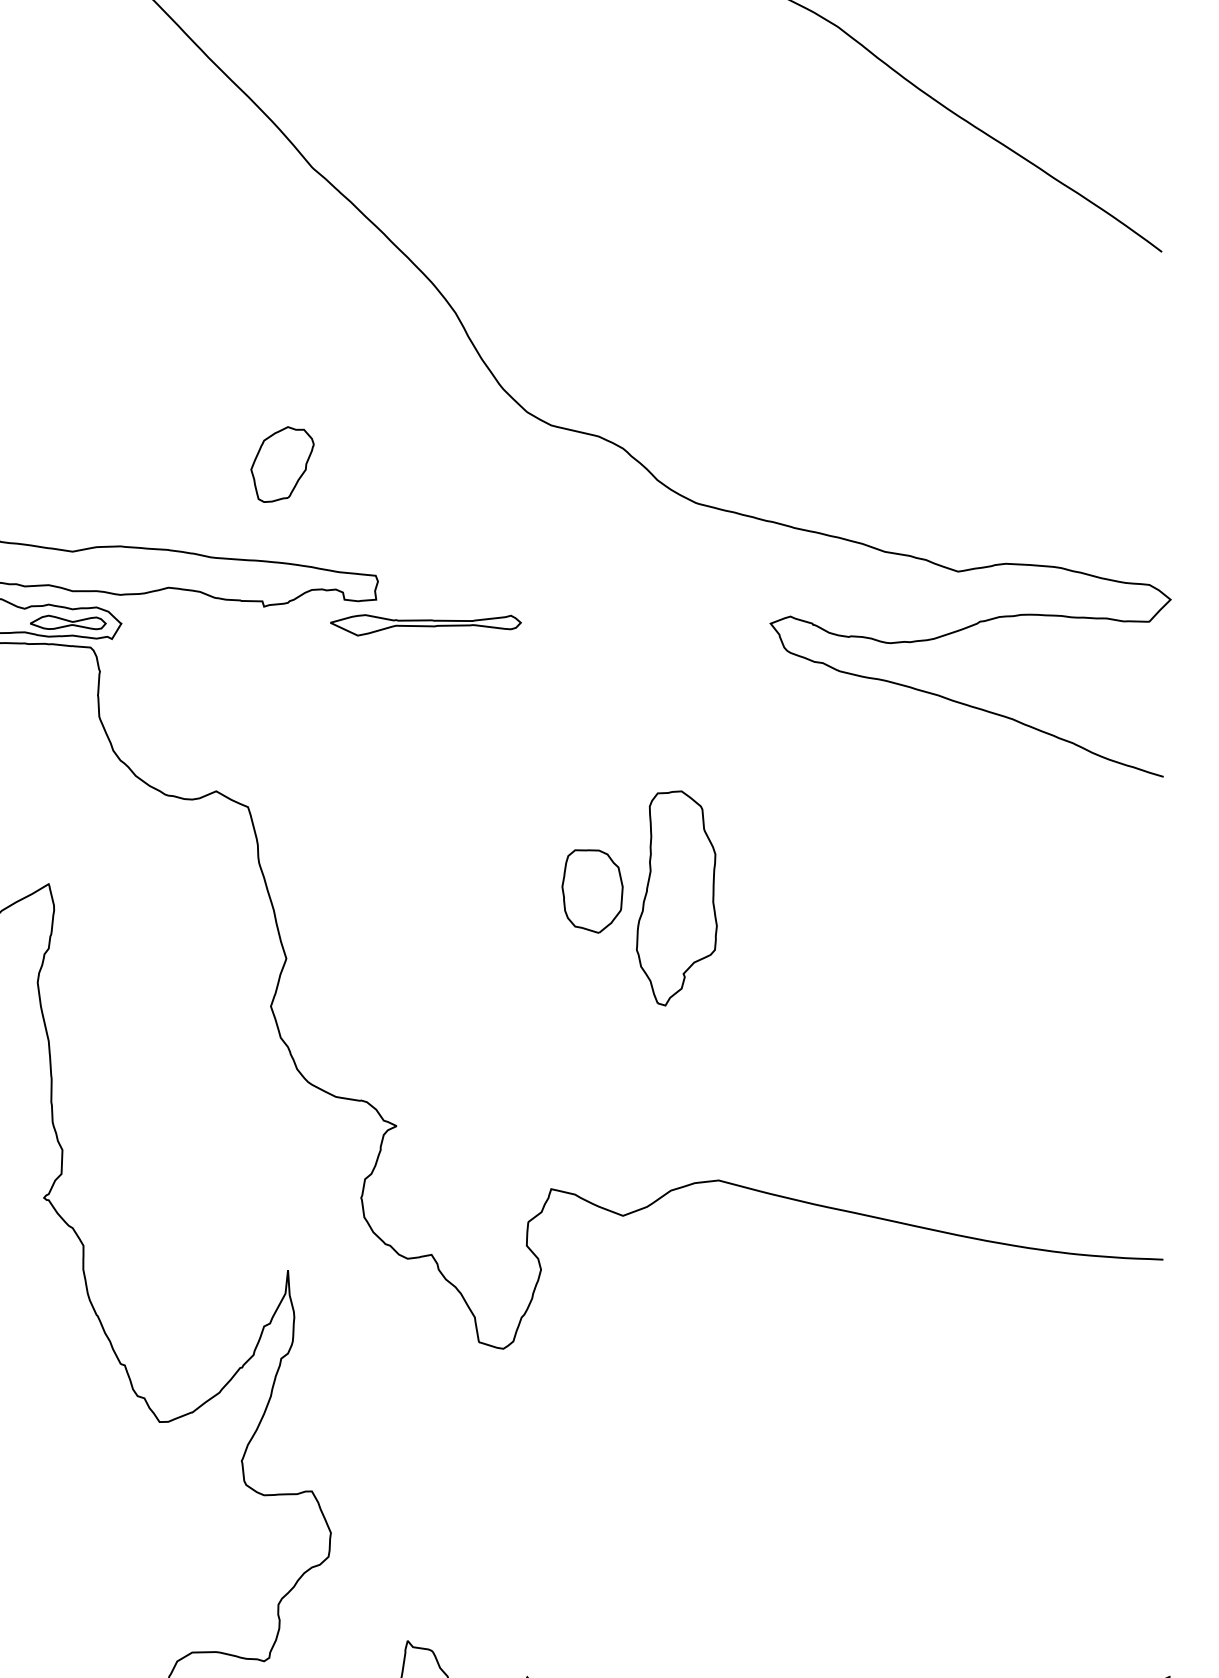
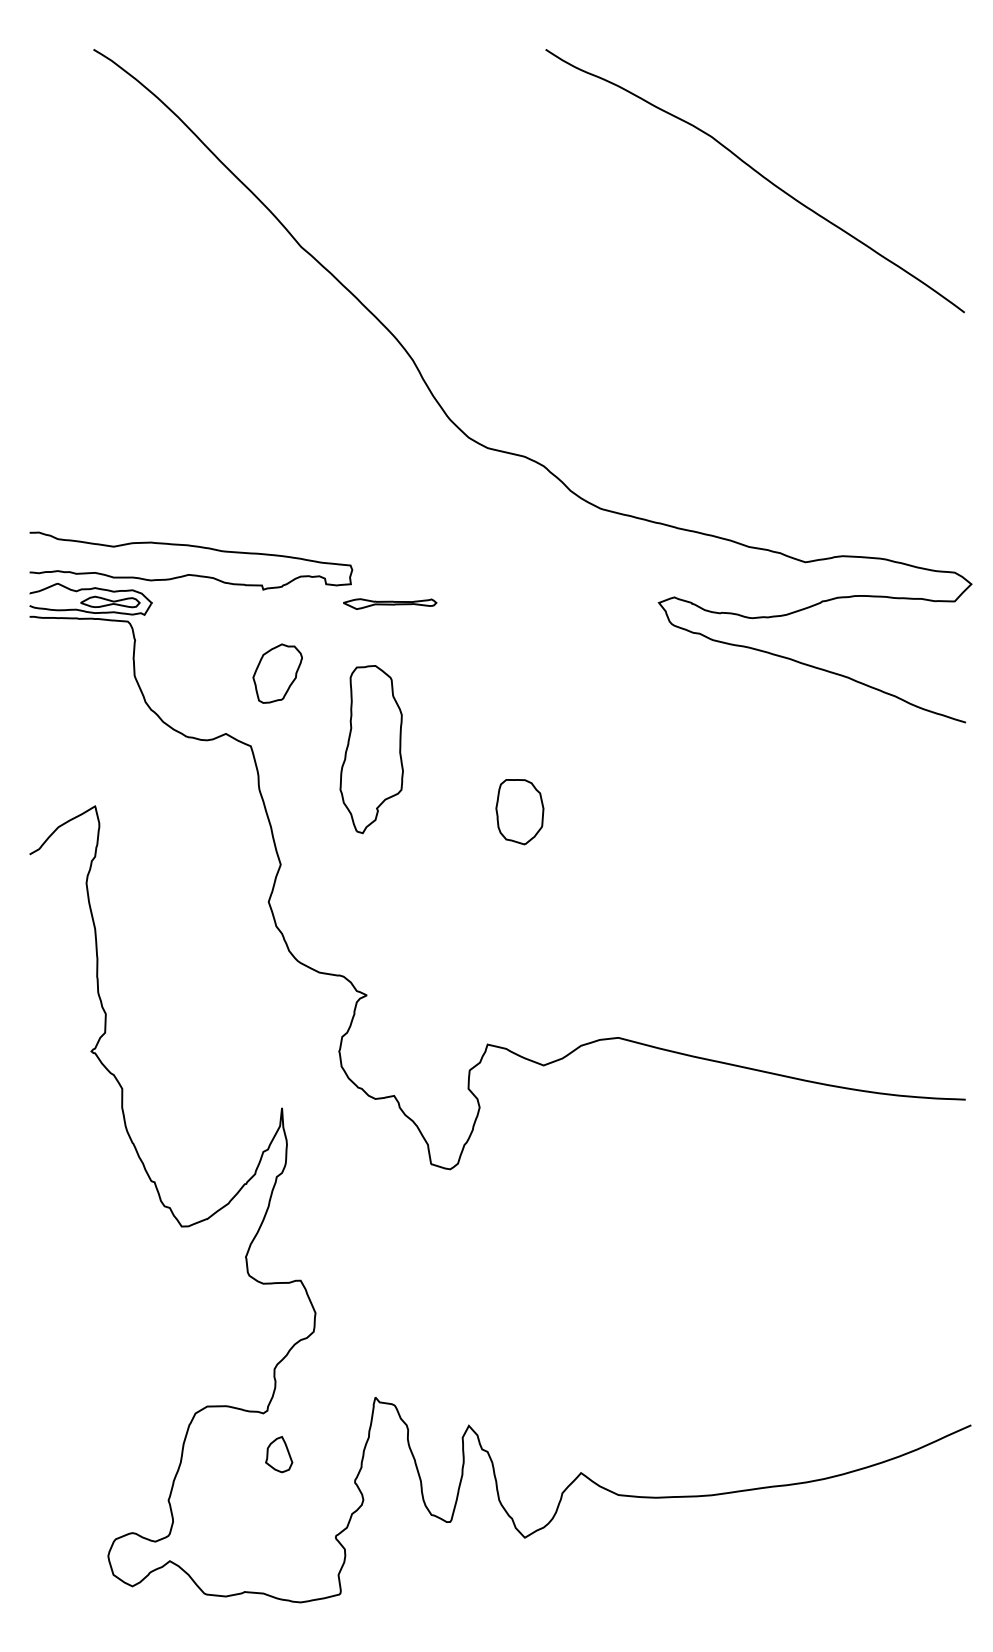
part: (282, 464) -> (277, 673), moved
part: (426, 624) -> (390, 603), size x0.62
part: (676, 898) -> (371, 749), moved

